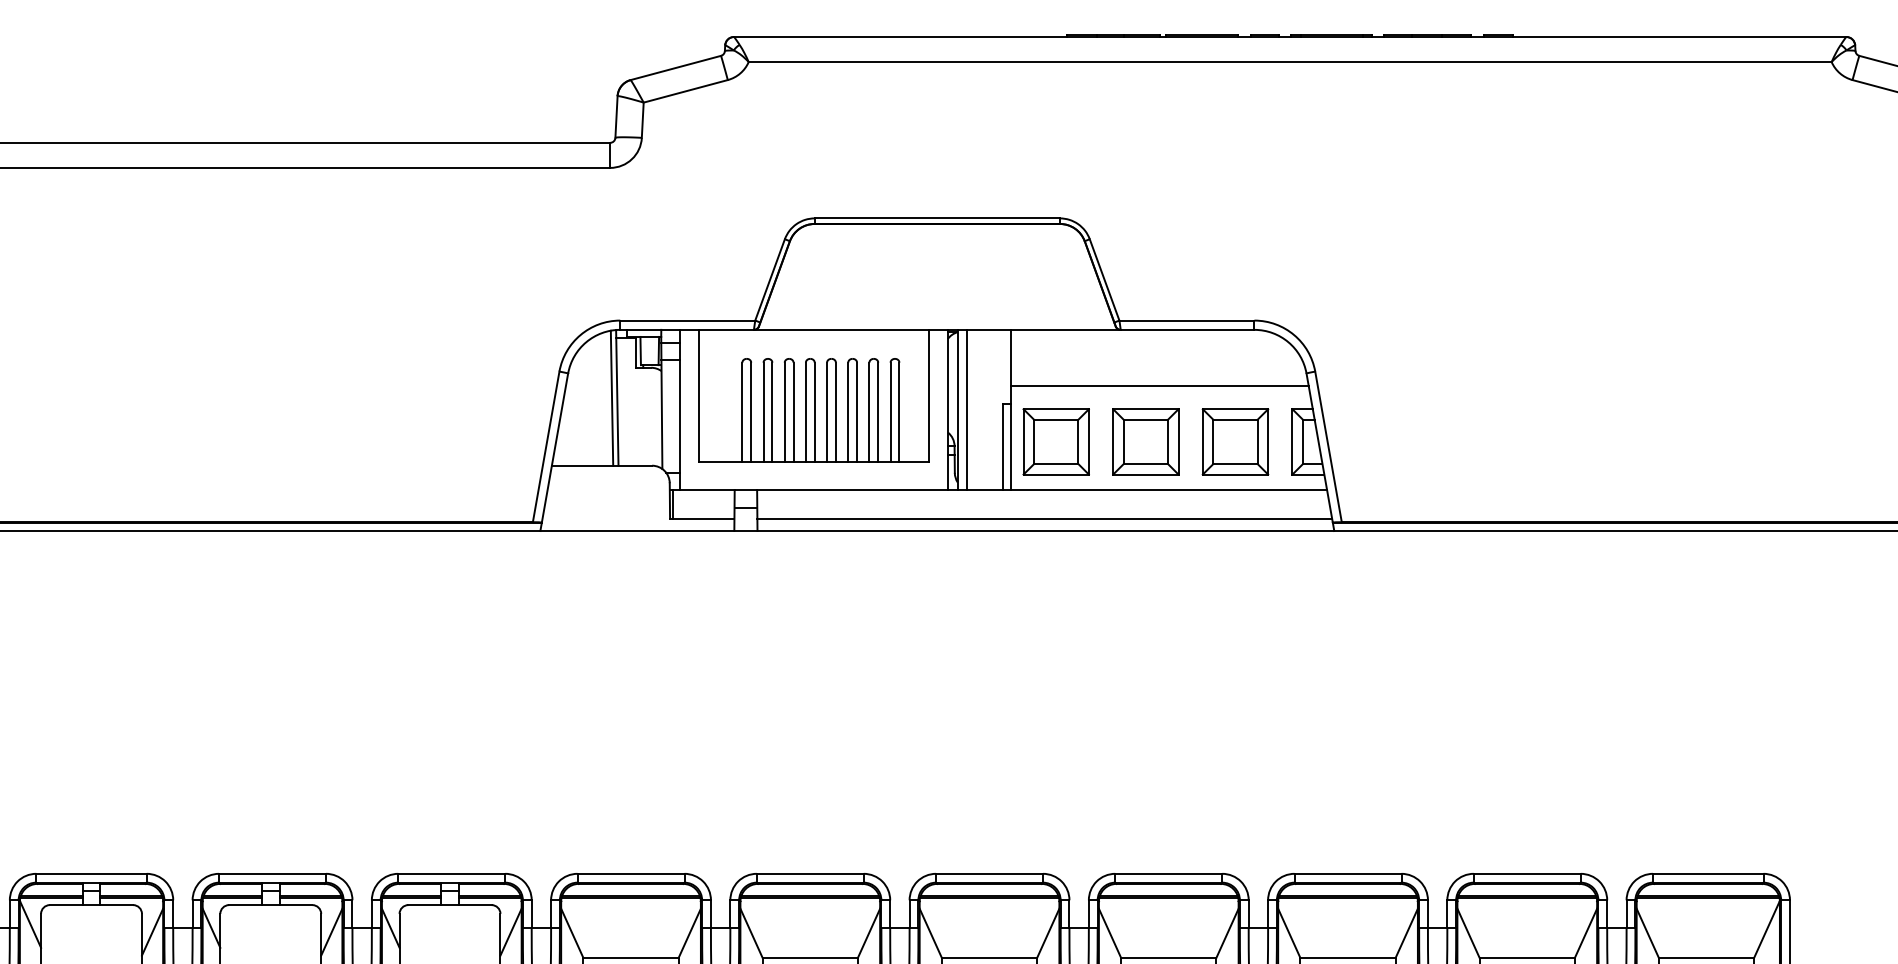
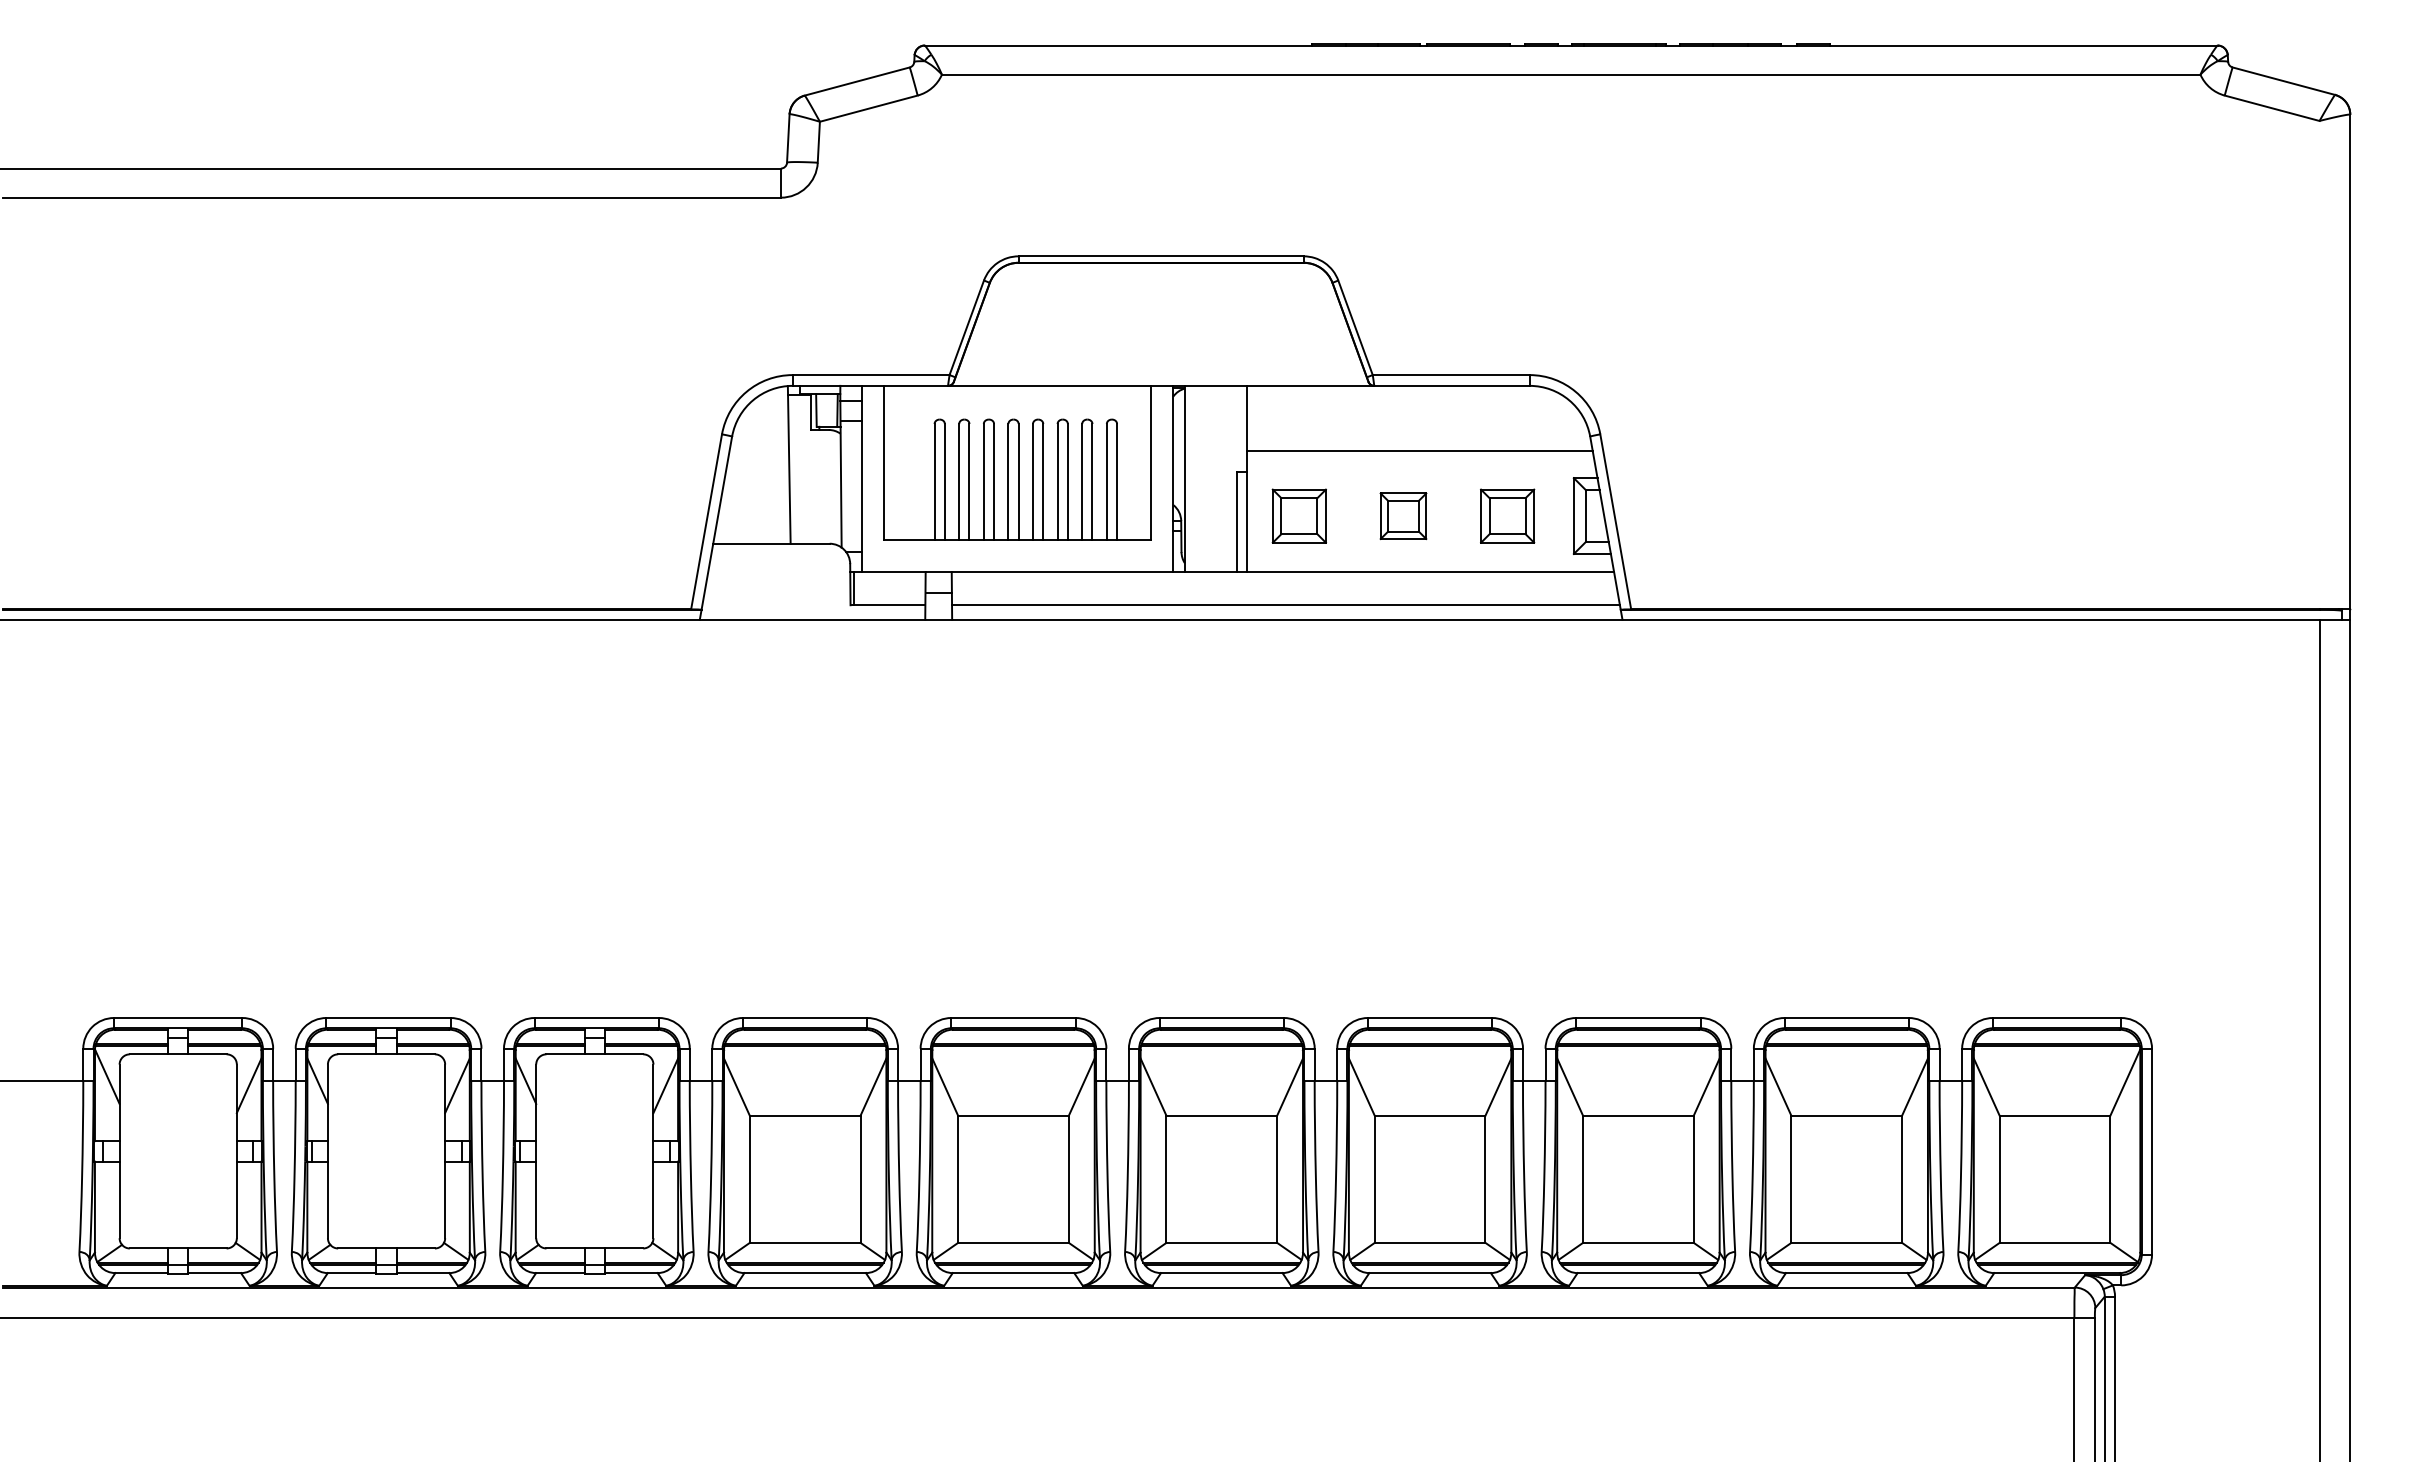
line: (611, 397) -> (782, 464), removed
line: (966, 409) -> (1195, 478), removed
part: (1056, 442) -> (1299, 516), size x0.7
part: (1145, 442) -> (1403, 516), size x0.6
part: (1235, 442) -> (1507, 516), size x0.7

